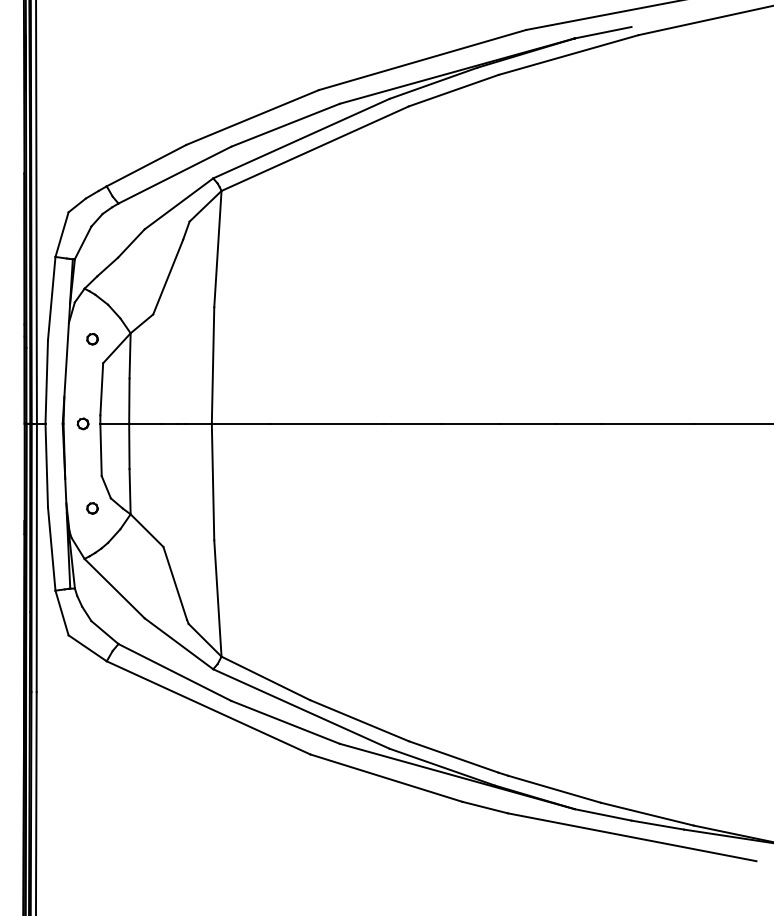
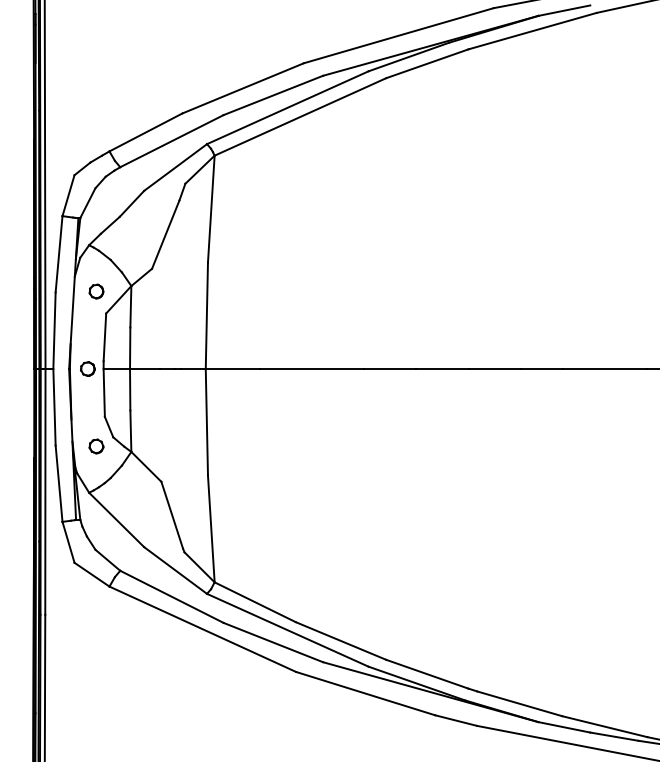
part: (92, 338) -> (96, 290), size x1.43
part: (82, 423) -> (87, 368), size x1.43
part: (92, 508) -> (96, 446), size x1.43

